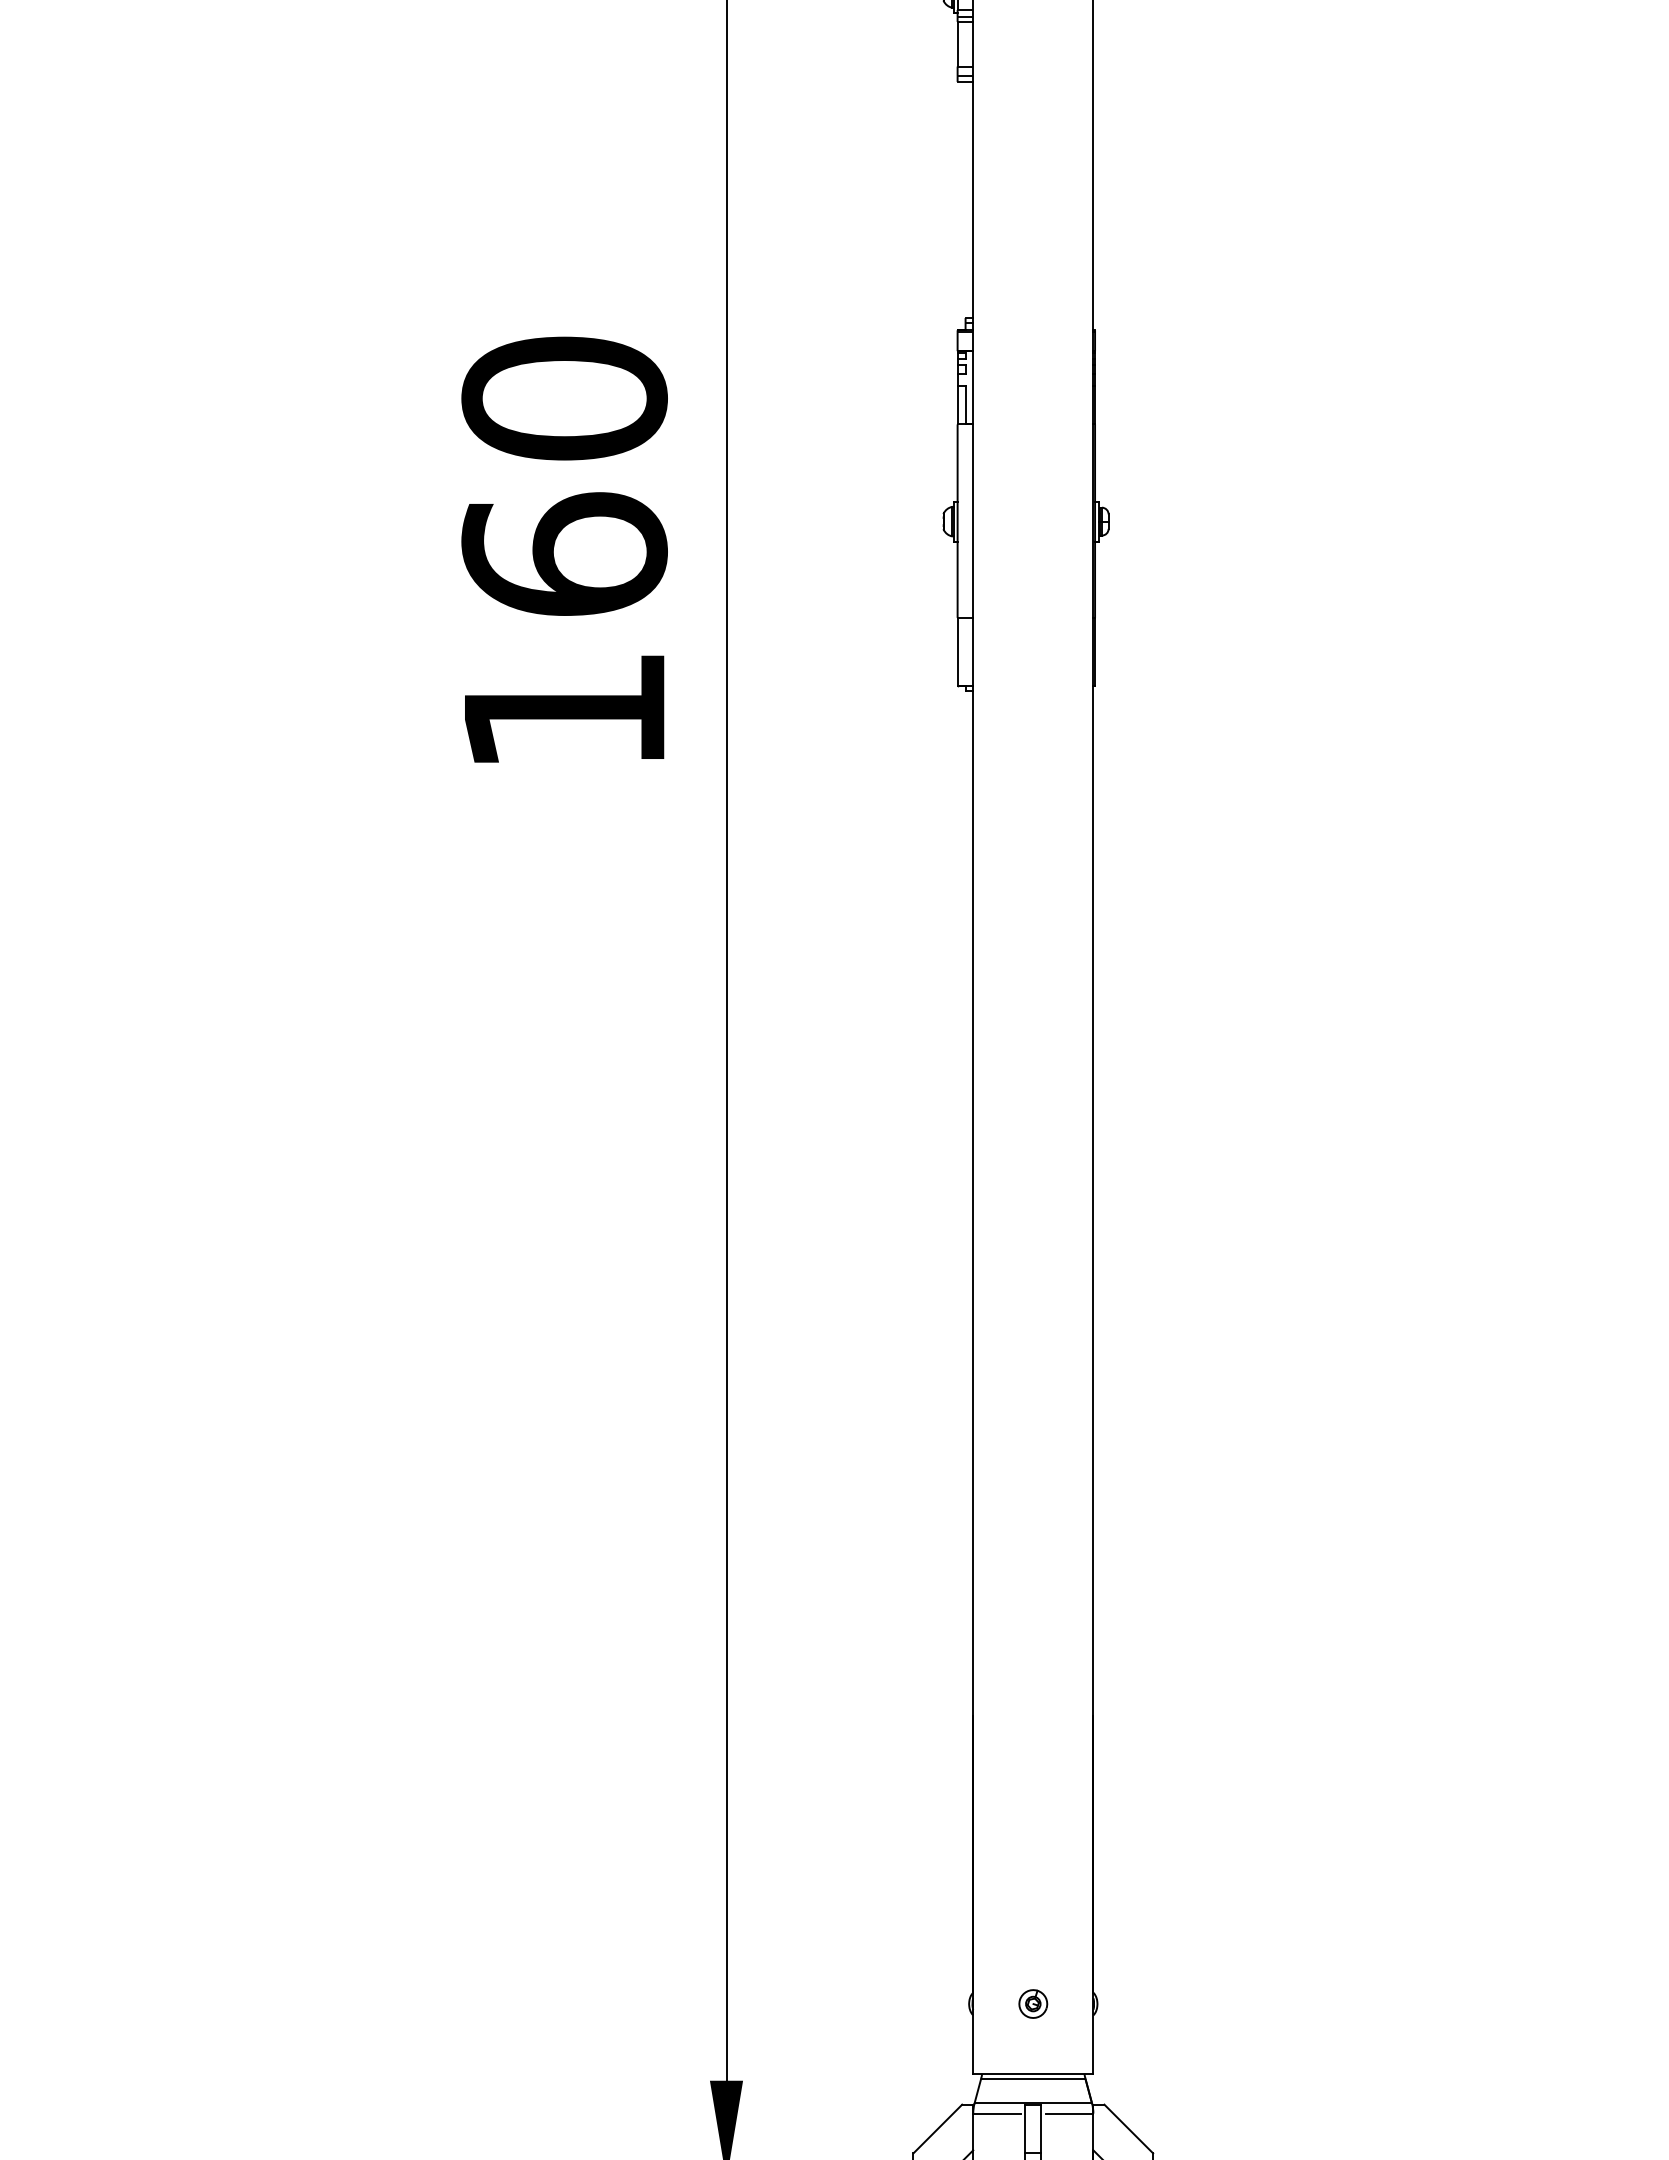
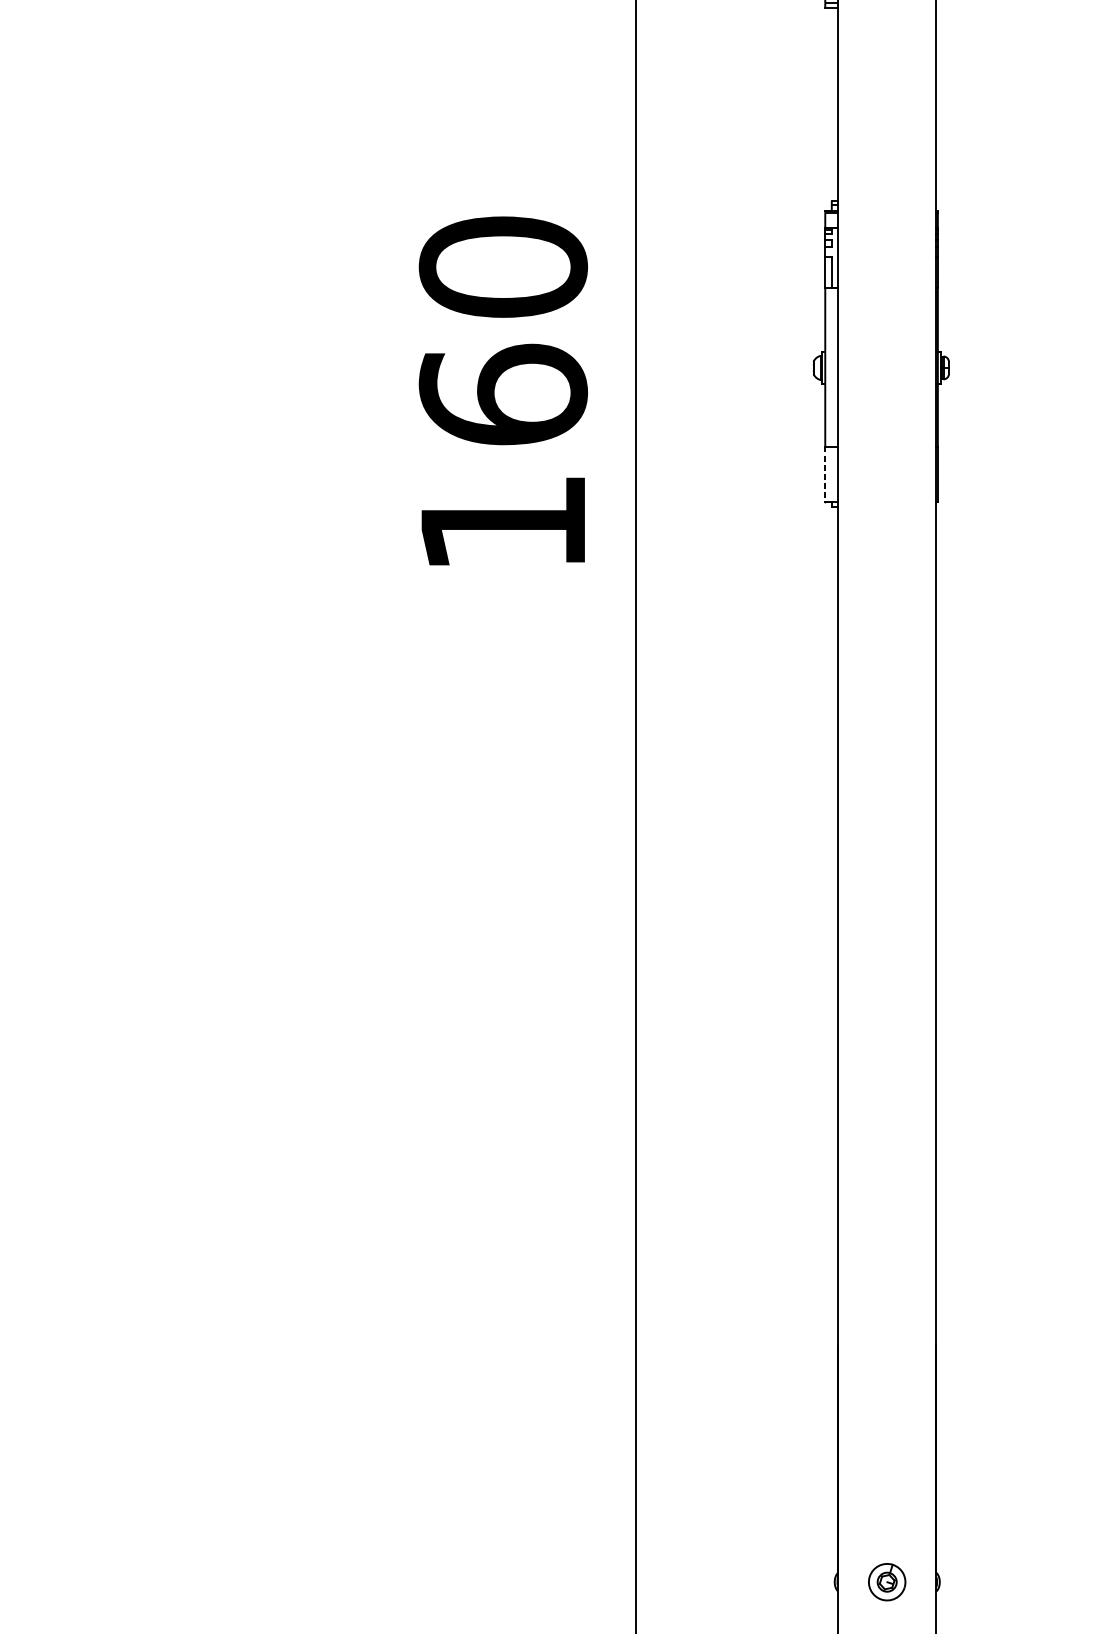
line: (957, 651) -> (825, 474), solid -> dashed
part: (1033, 2003) -> (887, 1581), size x1.6

